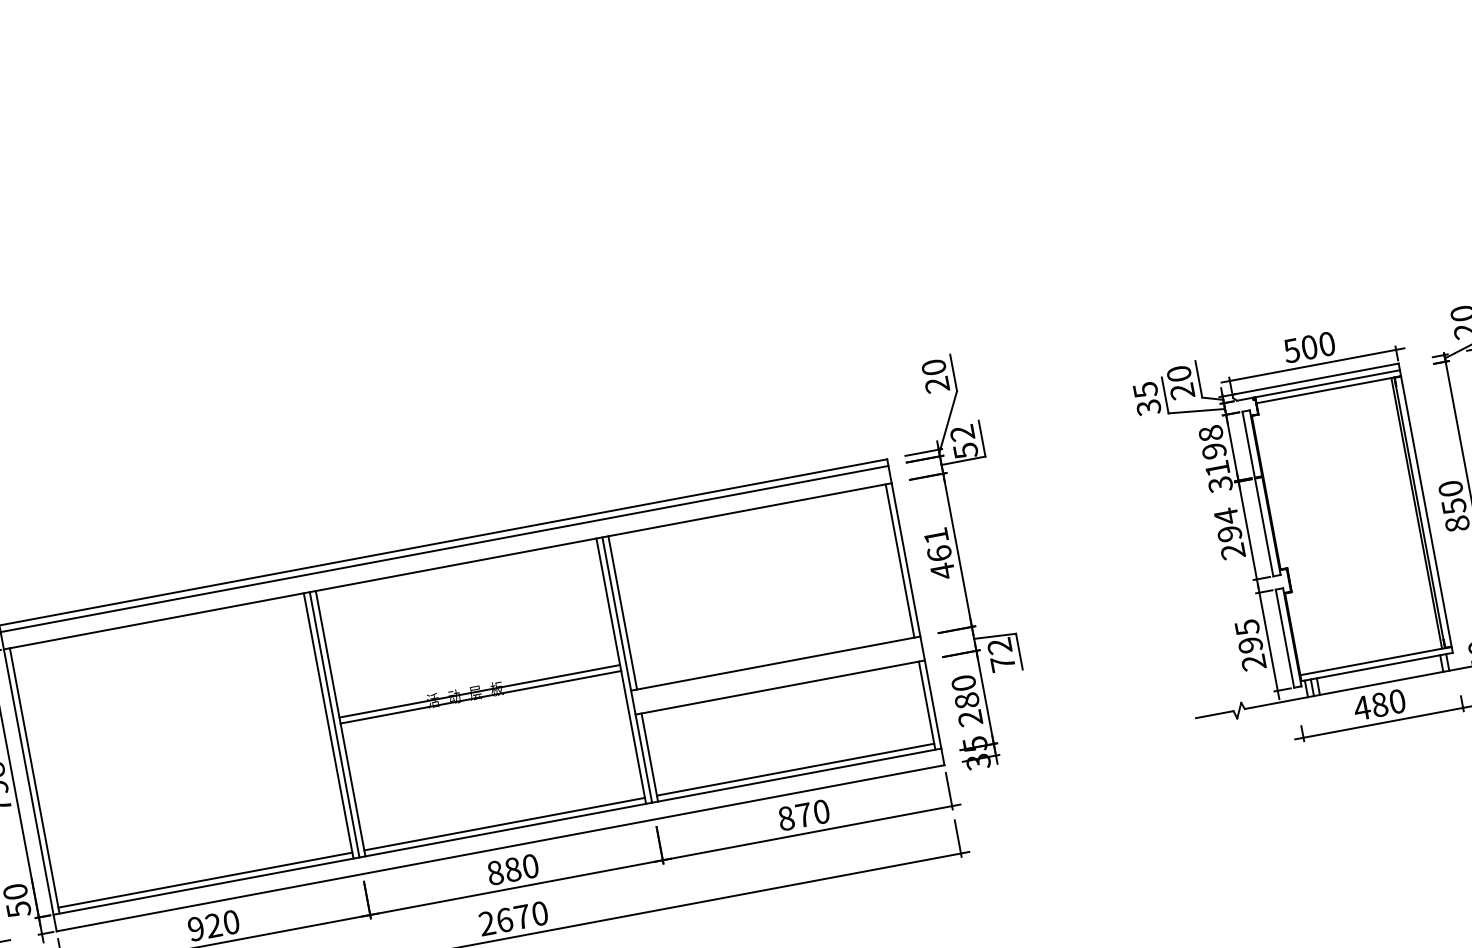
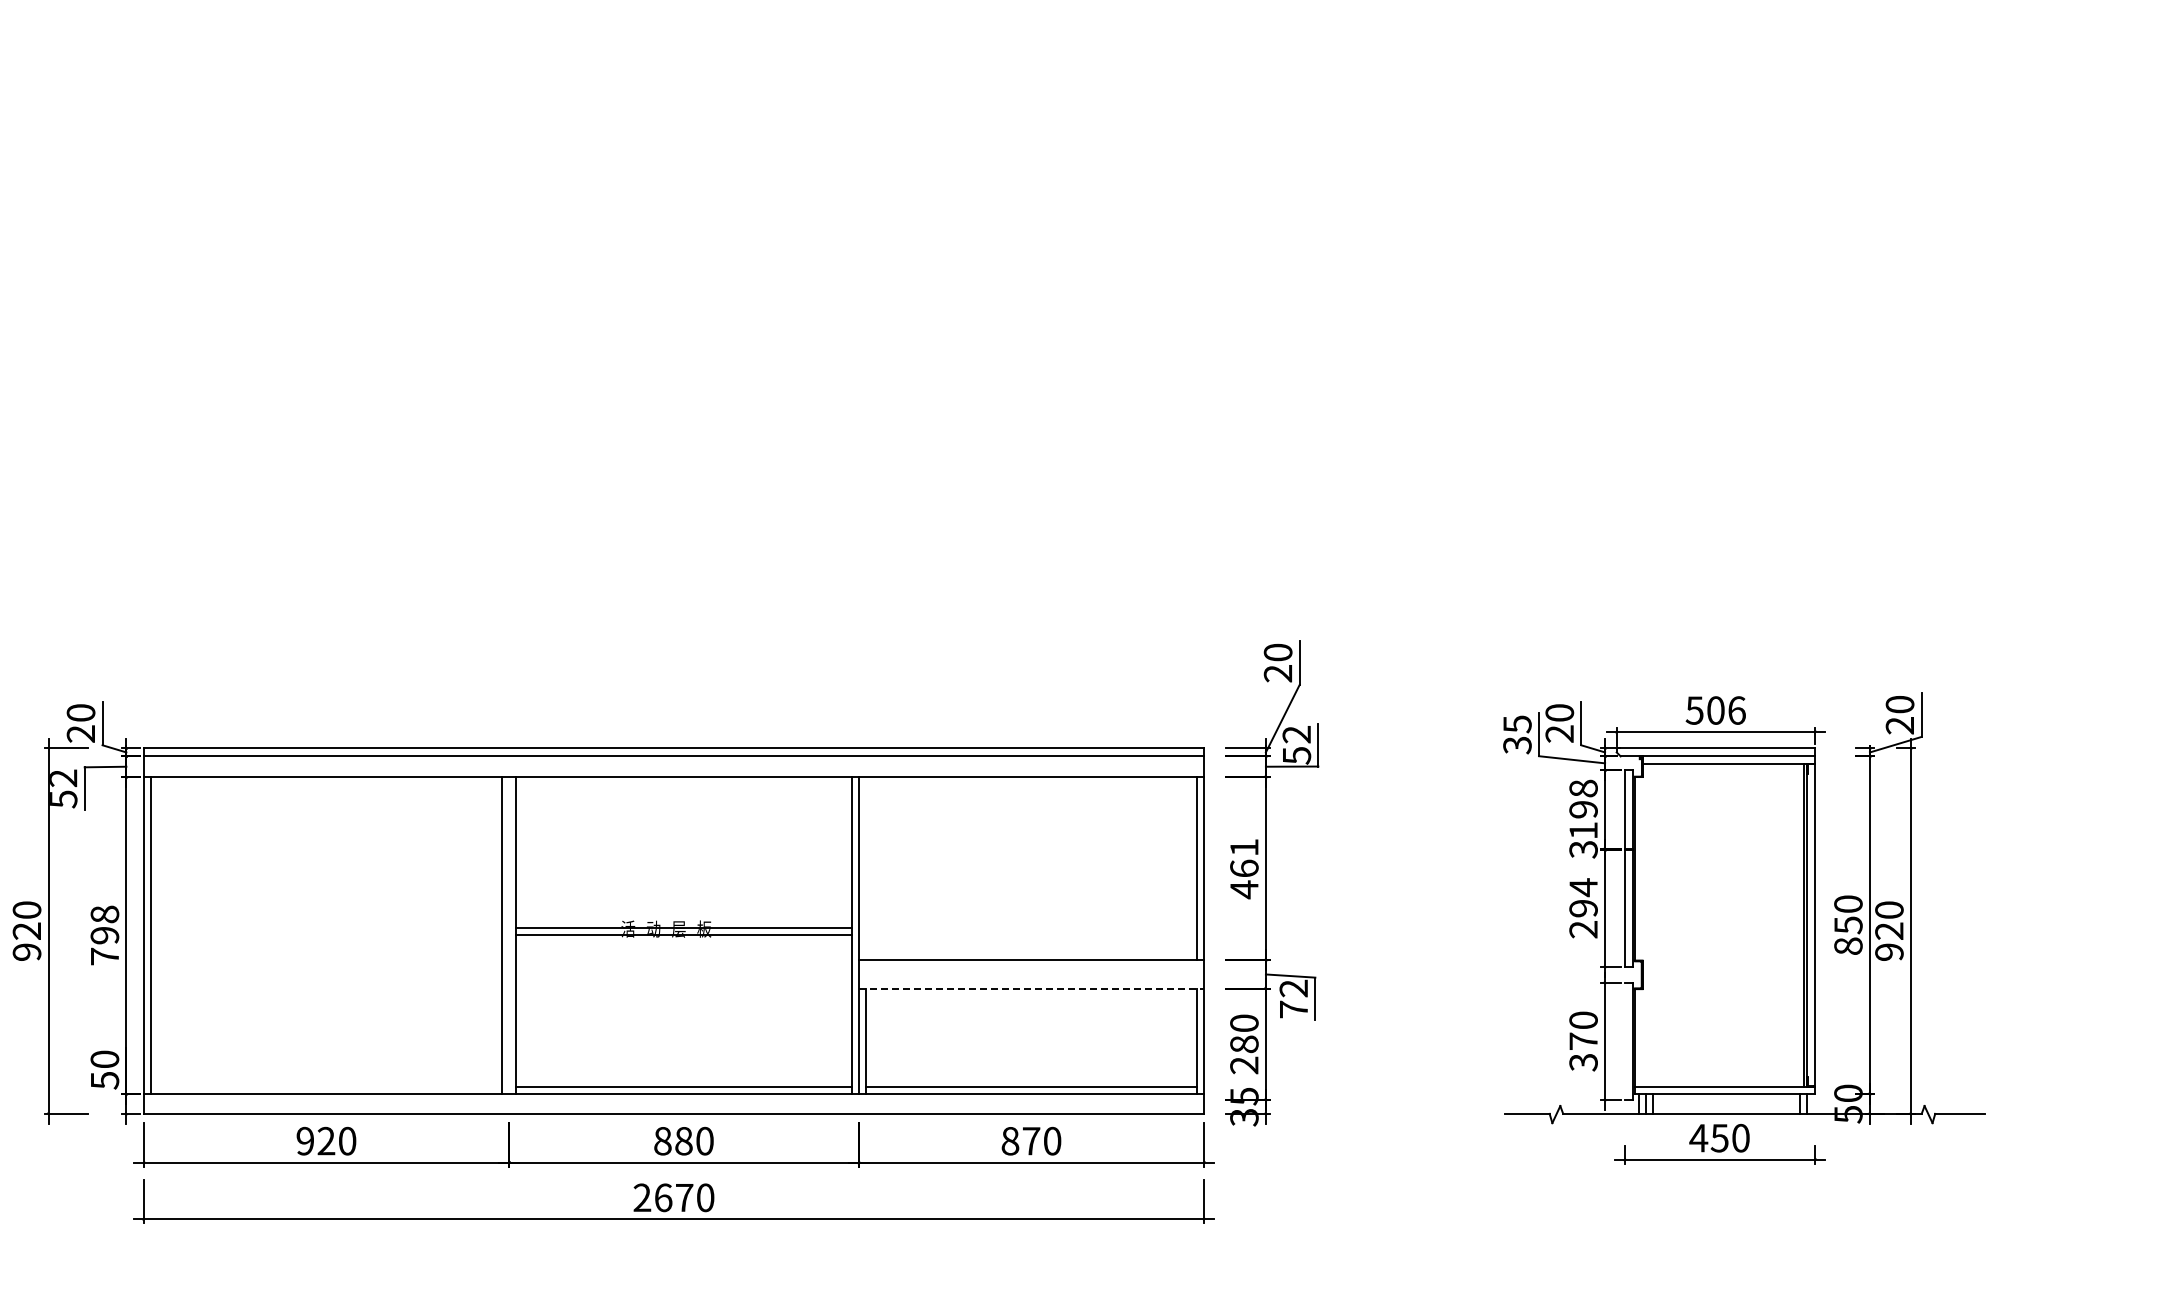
text: (1326, 344) -> (1736, 710), 500 -> 506
line: (622, 612) -> (865, 868), removed
line: (1284, 637) -> (1624, 1040), removed
text: (1250, 645) -> (1583, 1041), 295 -> 370
line: (780, 687) -> (1031, 988), solid -> dashed
text: (1379, 705) -> (1719, 1138), 480 -> 450
line: (334, 724) -> (509, 935), removed
line: (205, 879) -> (326, 1086), removed

